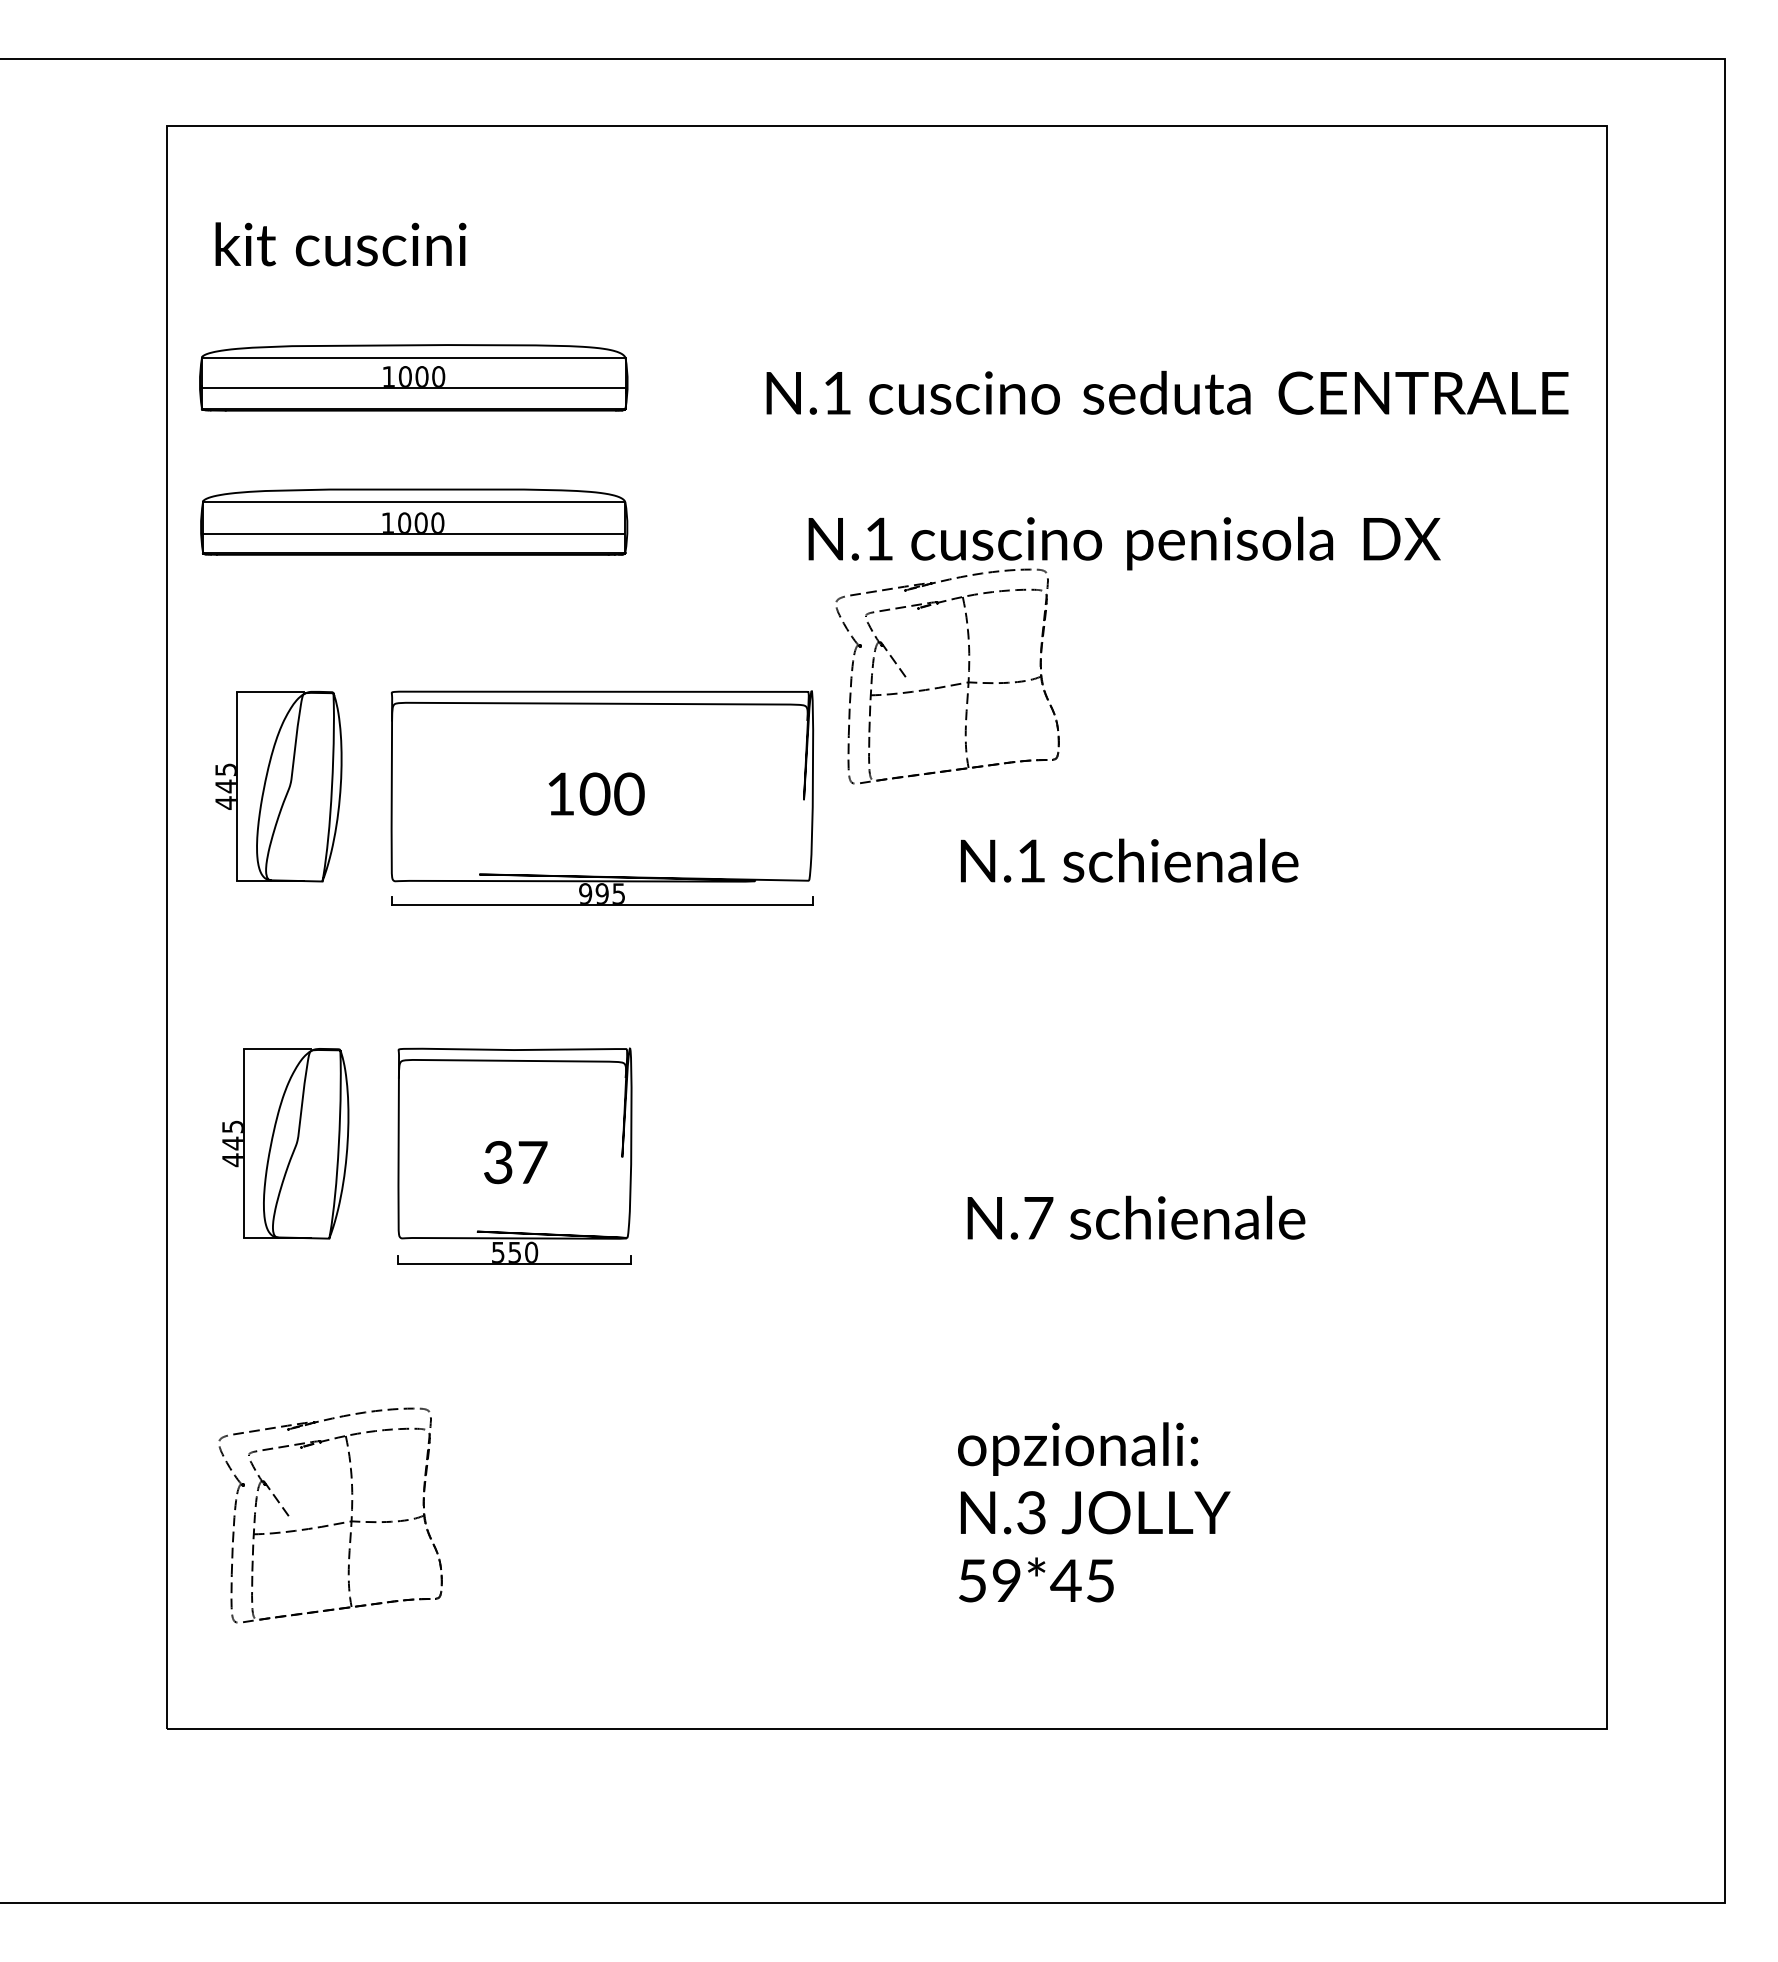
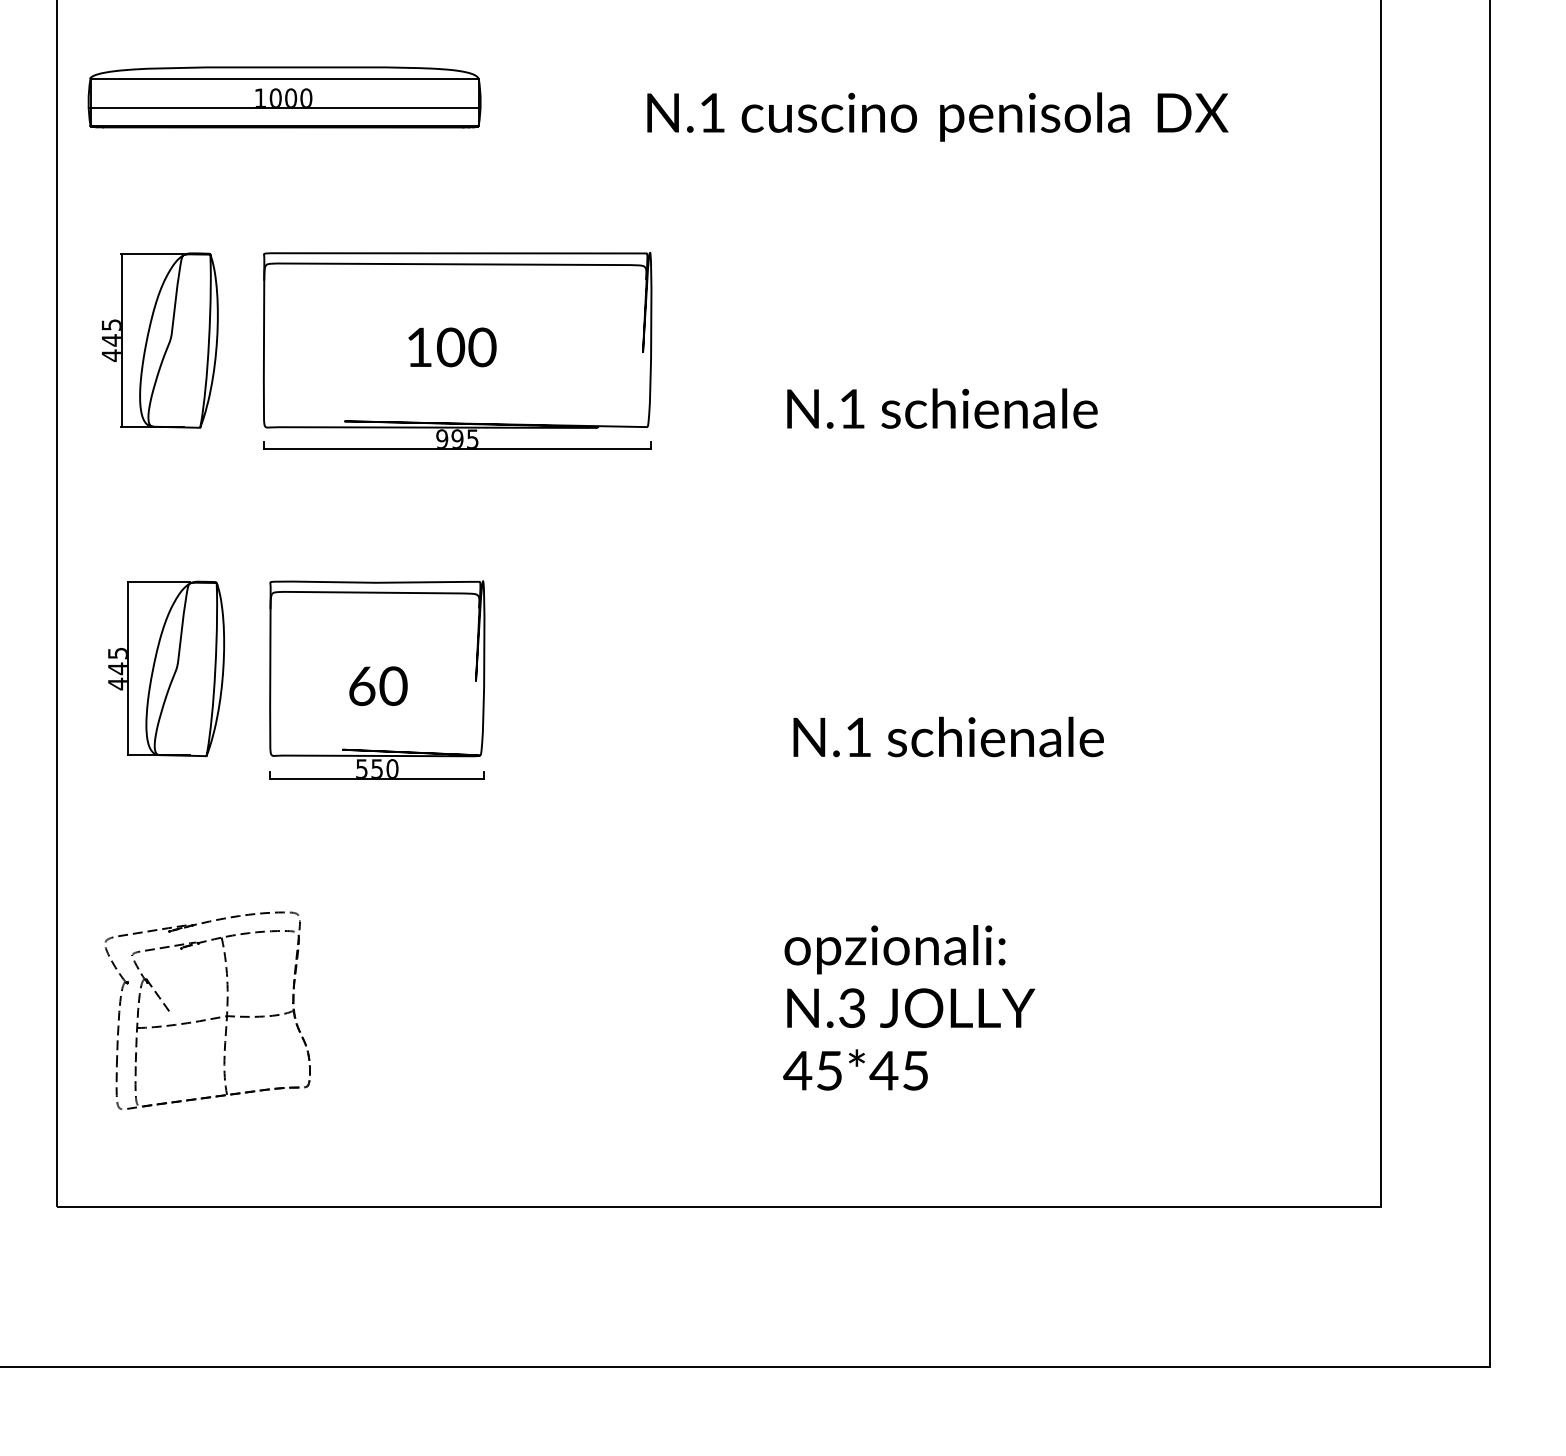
part: (950, 684) -> (777, 246), removed
text: (516, 1162) -> (378, 686), 37 -> 60
text: (1038, 1218) -> (858, 737), N.7 -> N.1
text: (988, 1580) -> (812, 1070), 59*45 -> 45*45

